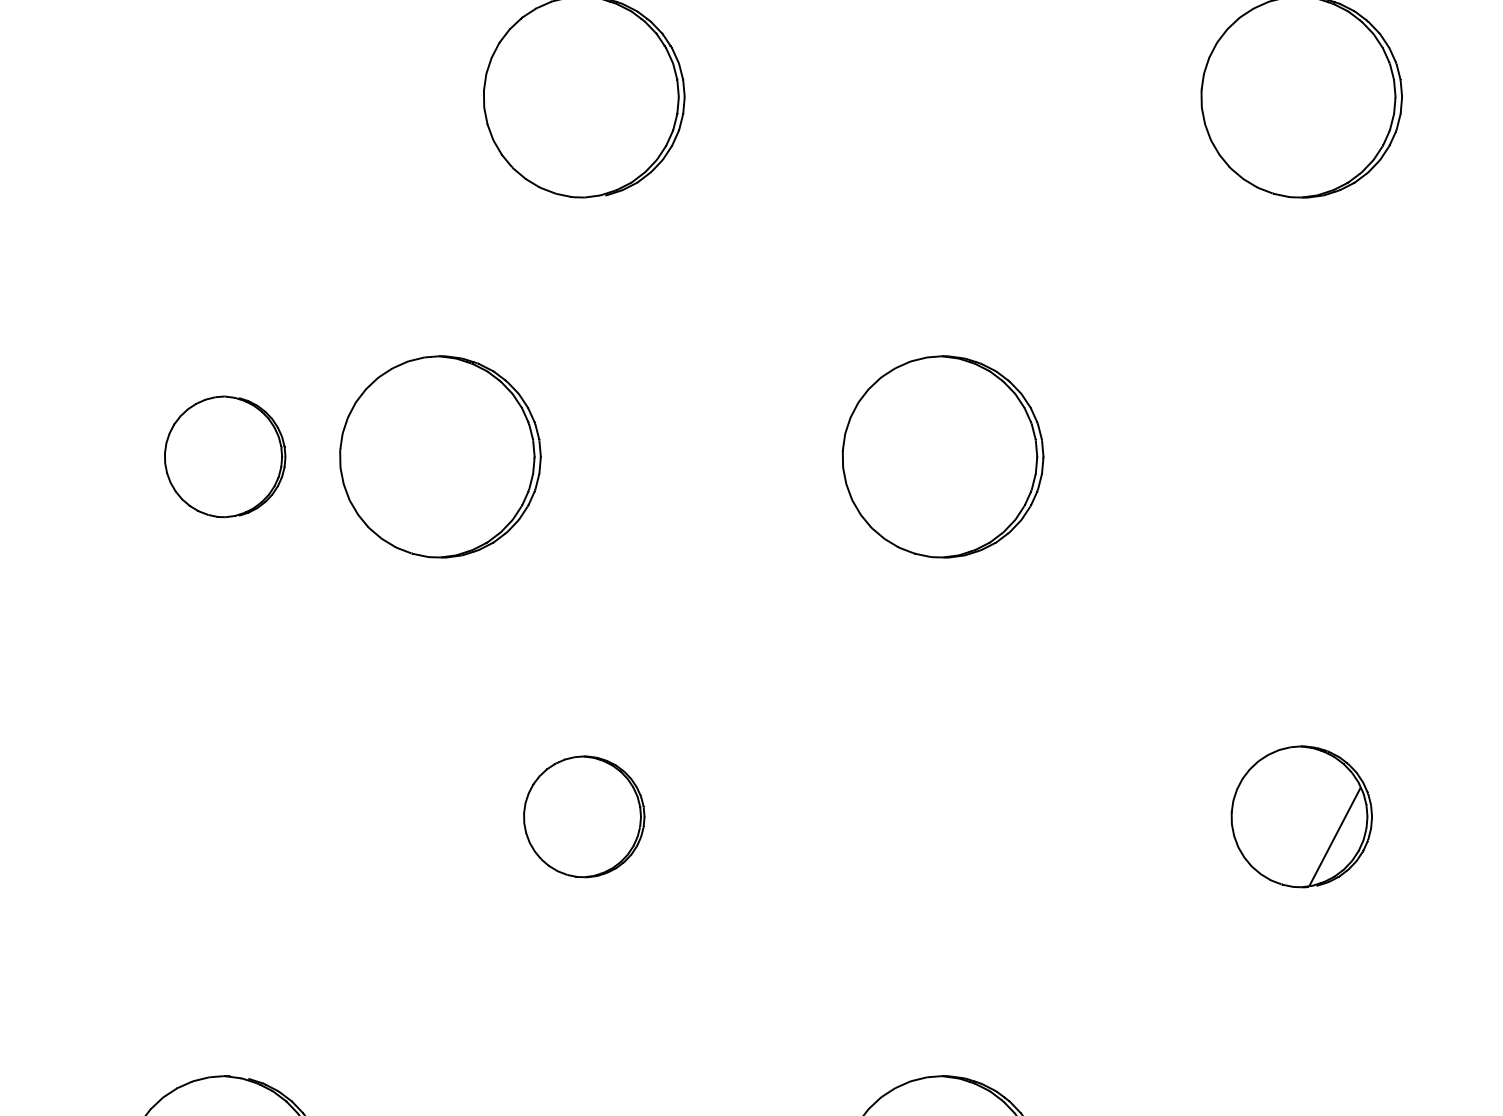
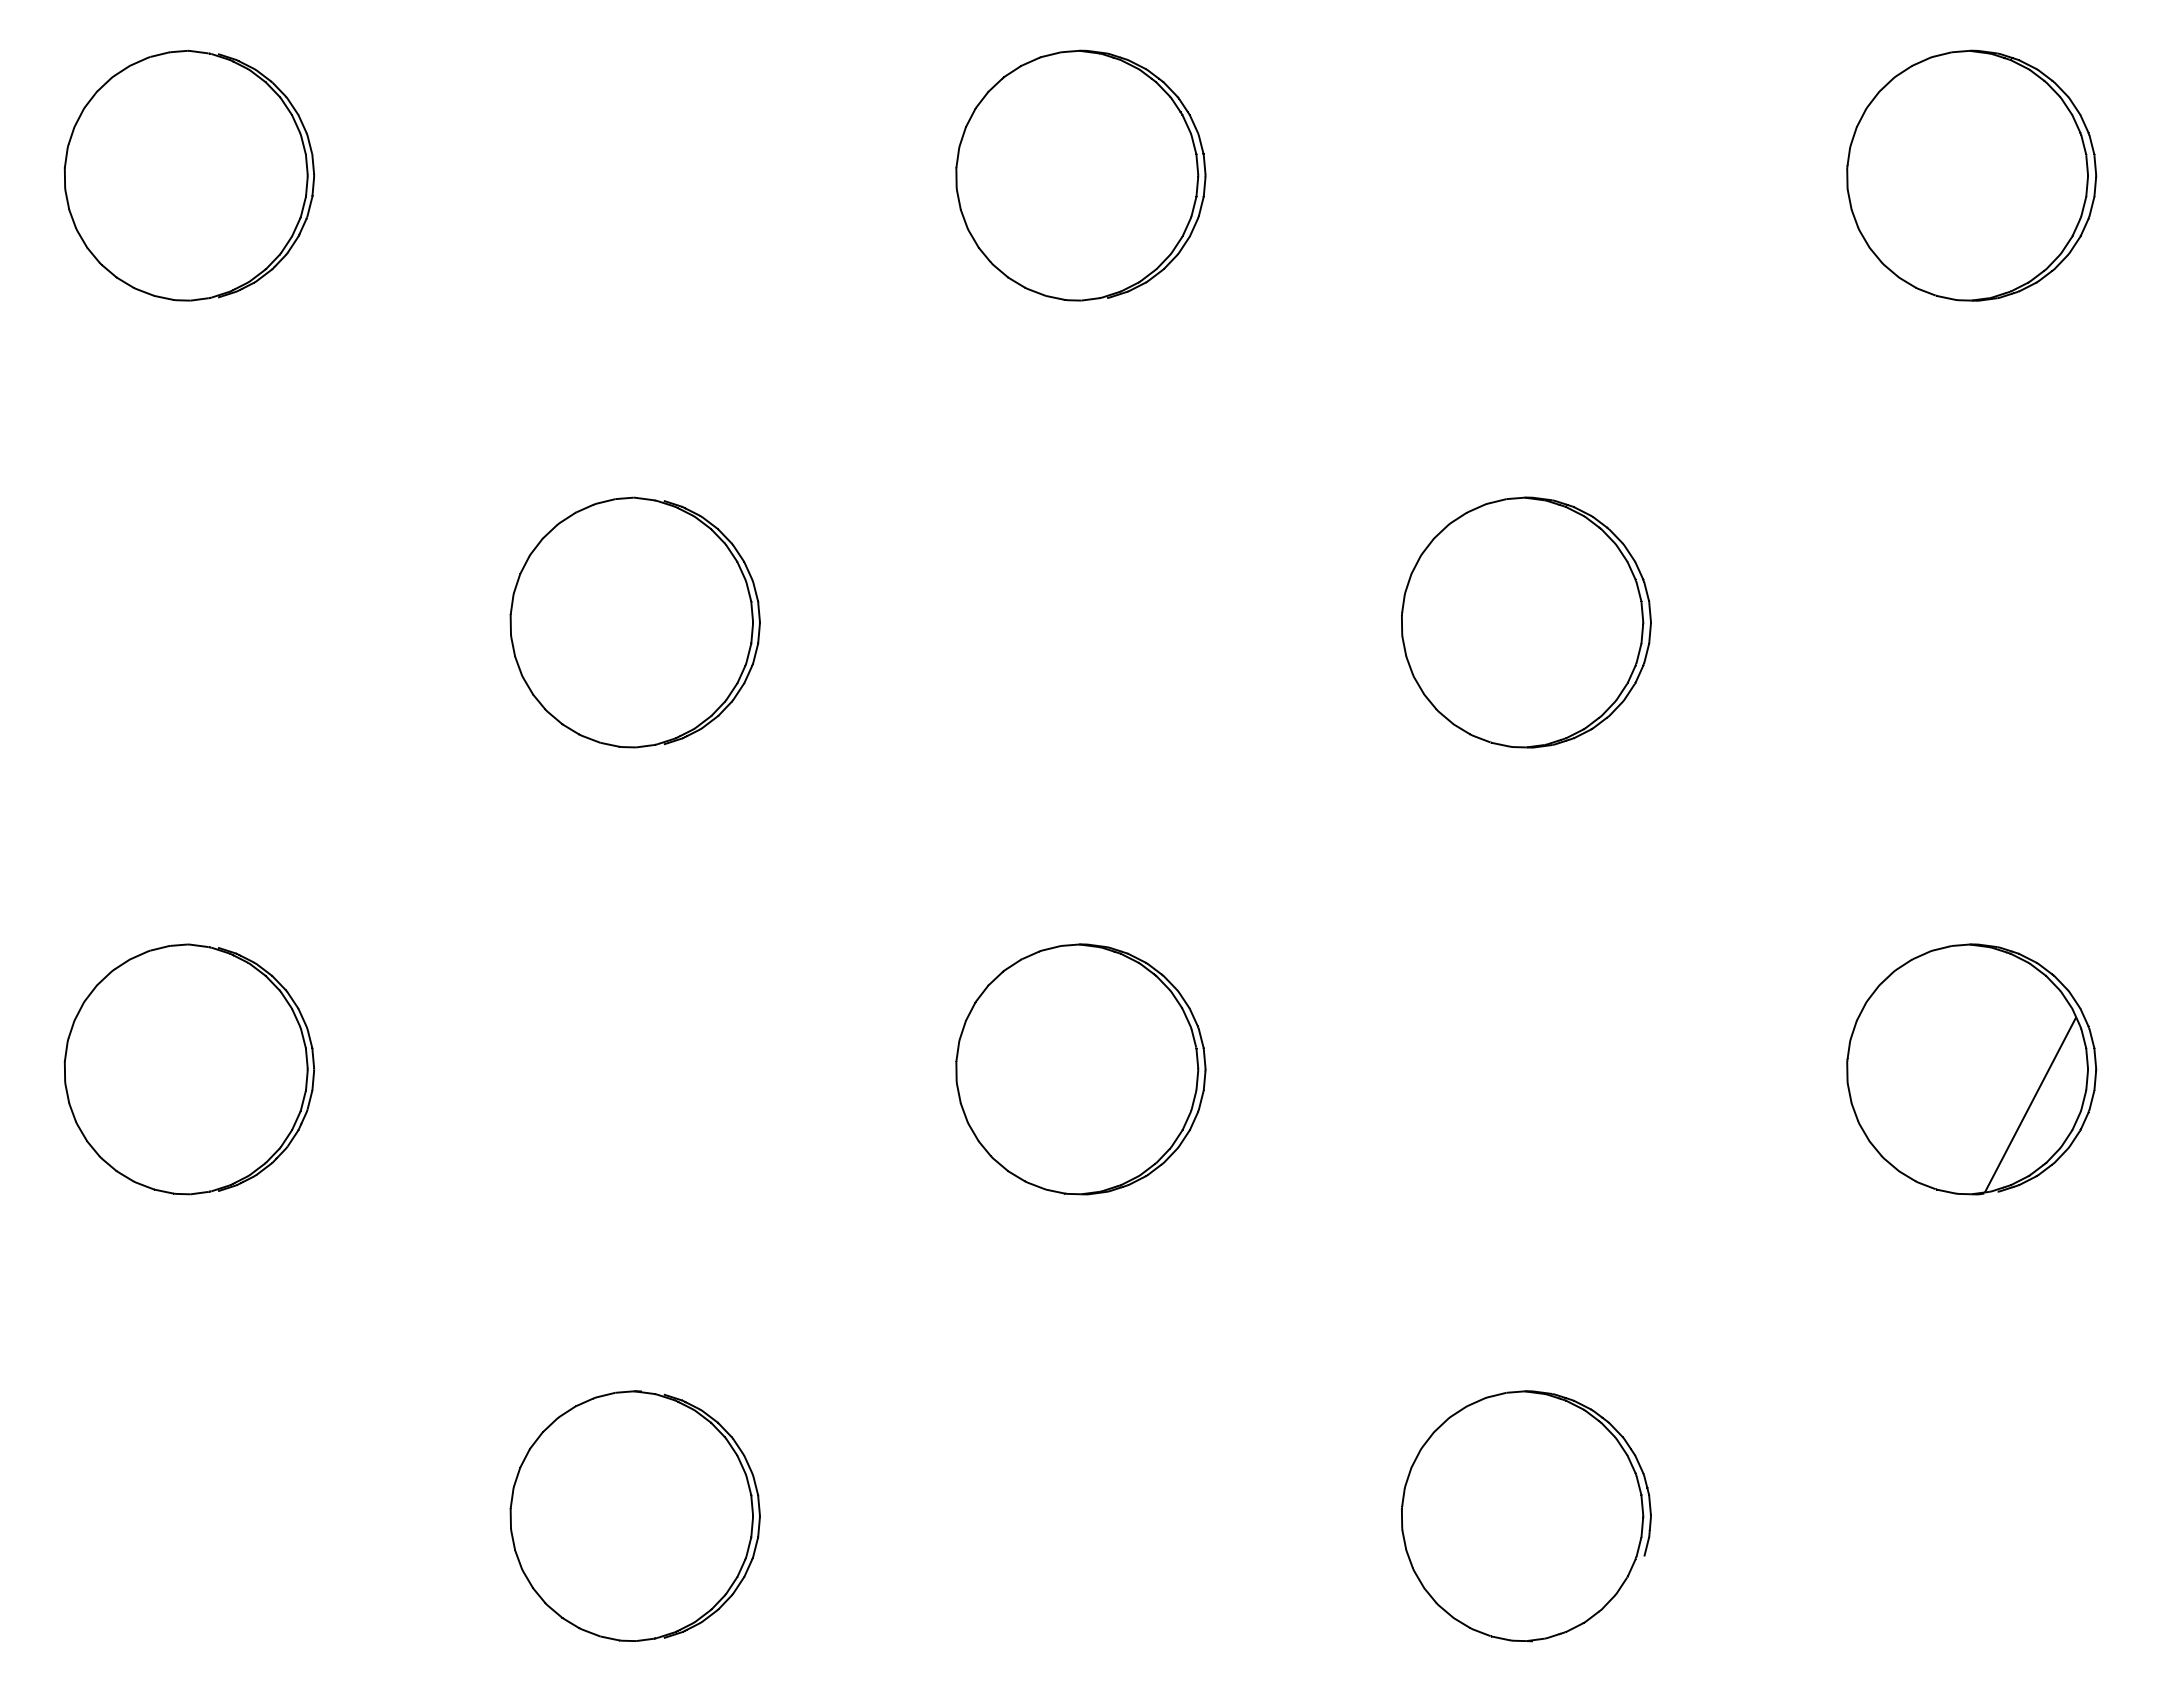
part: (224, 456) -> (634, 622), size x1.67
part: (440, 456) -> (902, 622), removed
part: (583, 816) -> (1080, 1069), size x1.67
part: (1301, 816) -> (1971, 1069), size x1.43

